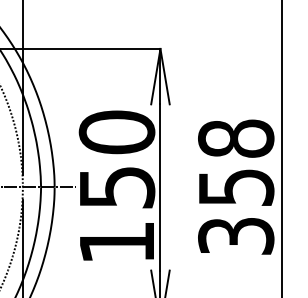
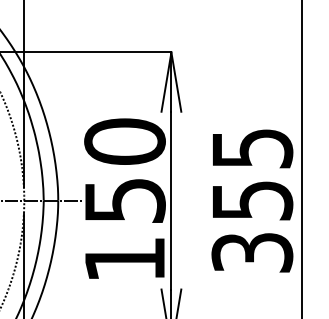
text: (236, 138) -> (252, 148), 358 -> 355

